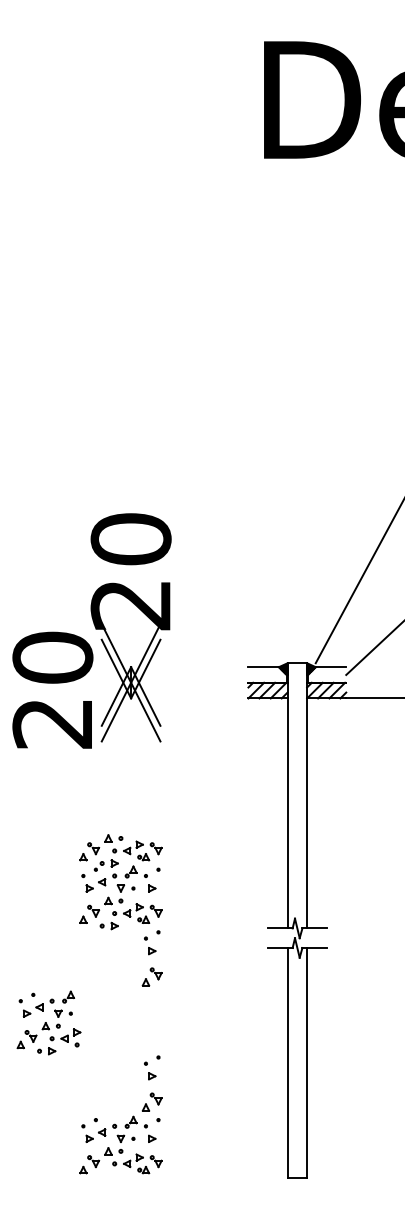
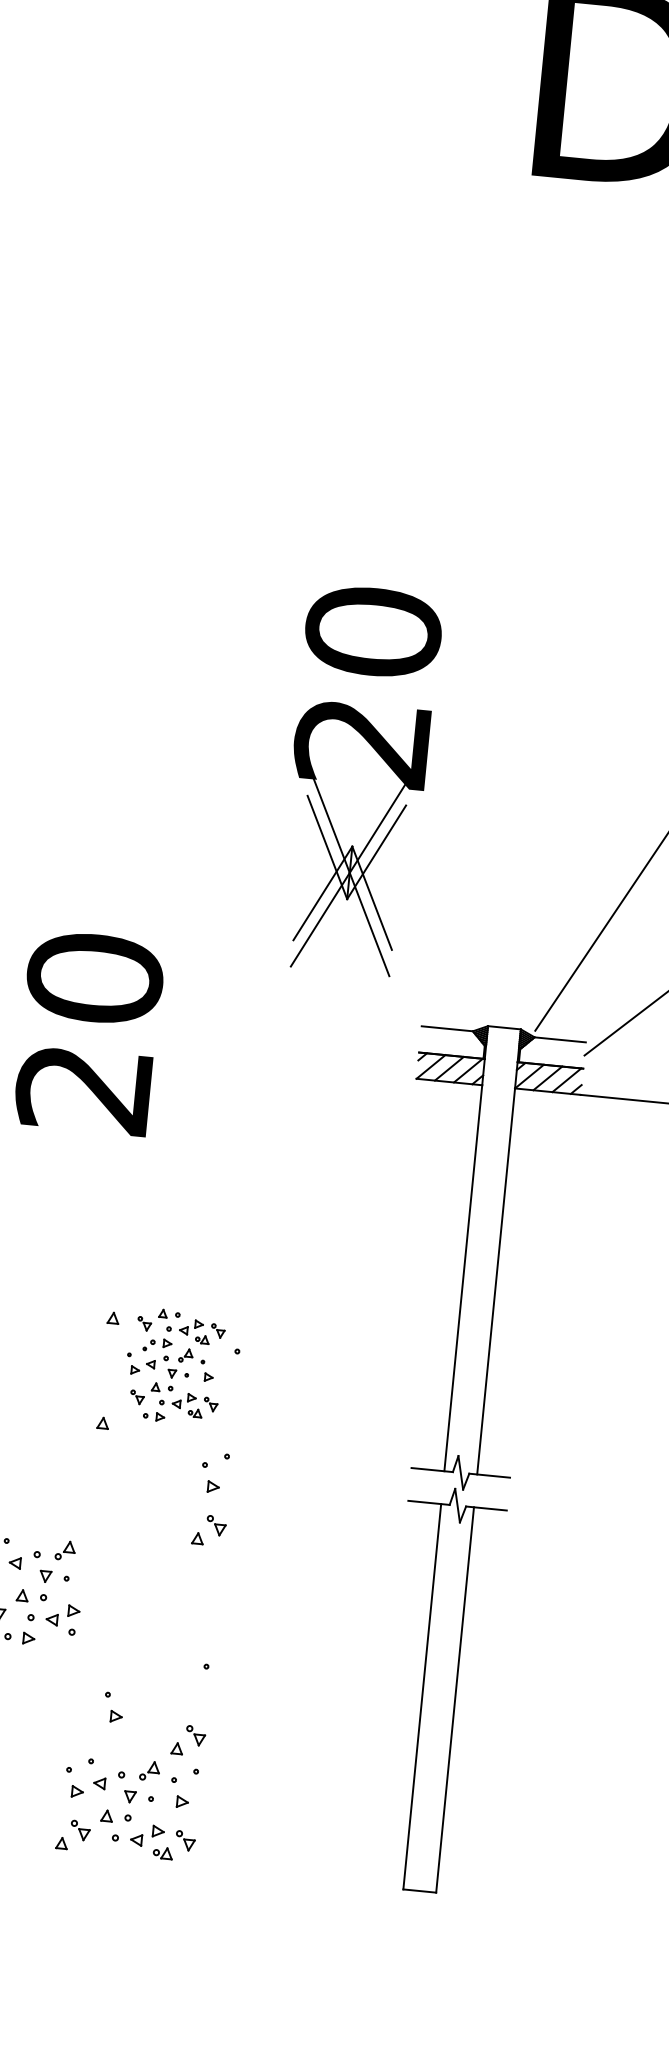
part: (130, 627) -> (357, 779), moved
part: (121, 882) -> (173, 1366), size x0.7
part: (150, 1070) -> (114, 1706), moved

